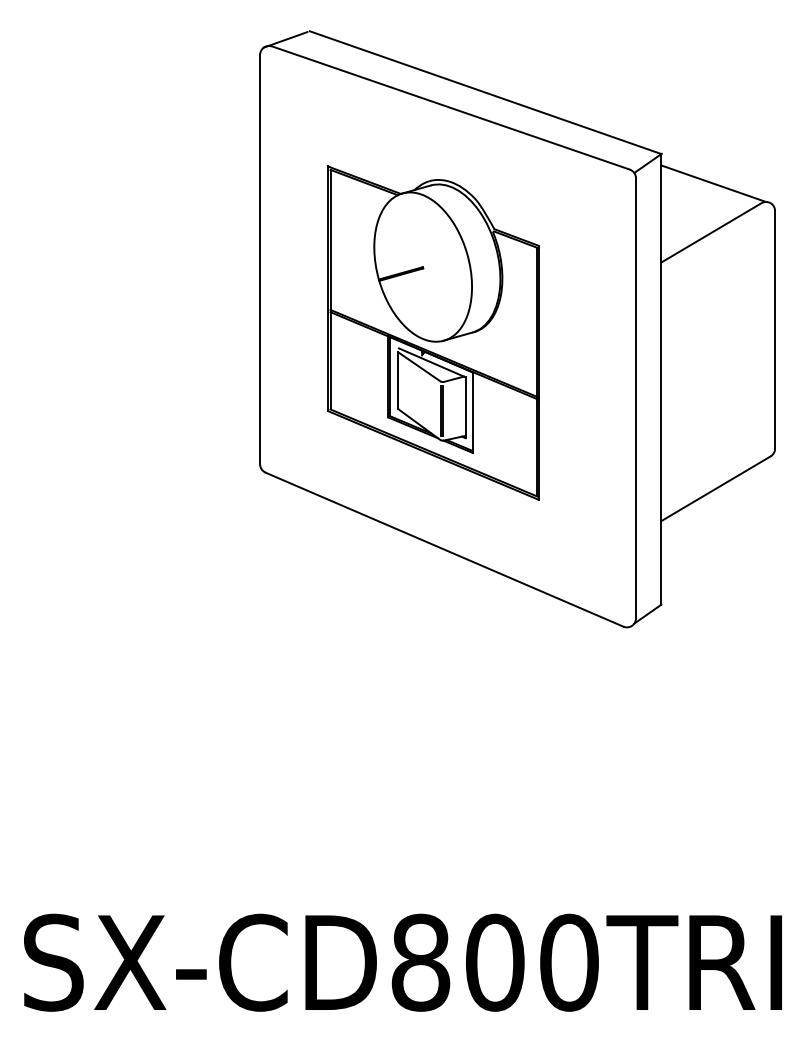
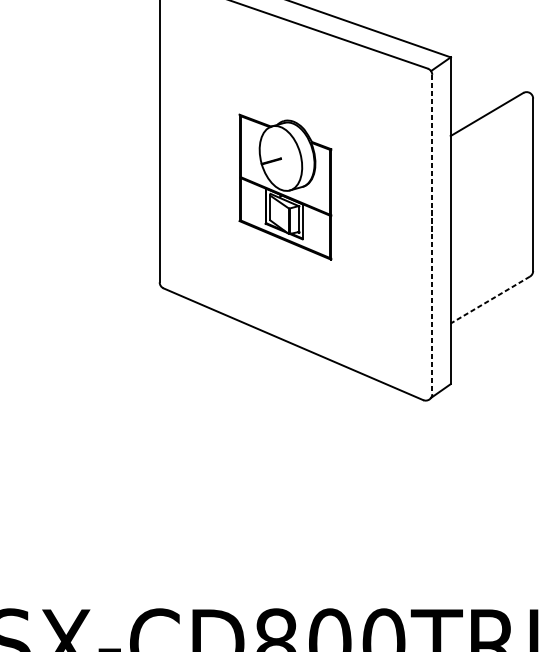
line: (713, 183) -> (488, 78), removed
part: (433, 332) -> (285, 186), size x0.6
line: (635, 398) -> (431, 234), solid -> dashed
line: (715, 489) -> (489, 300), solid -> dashed

